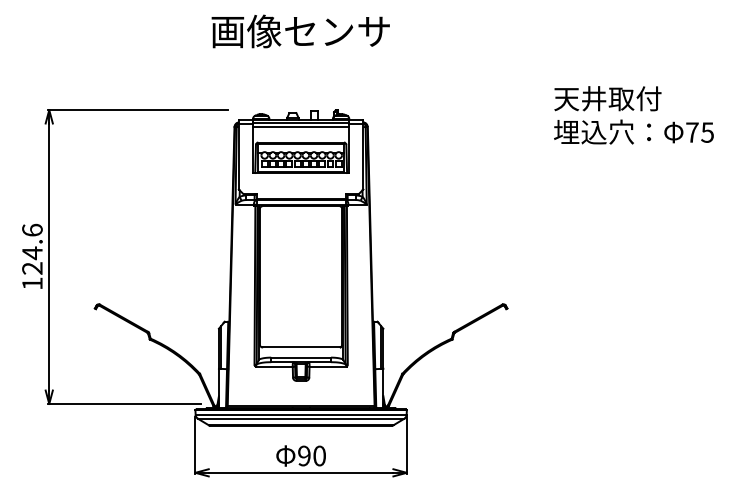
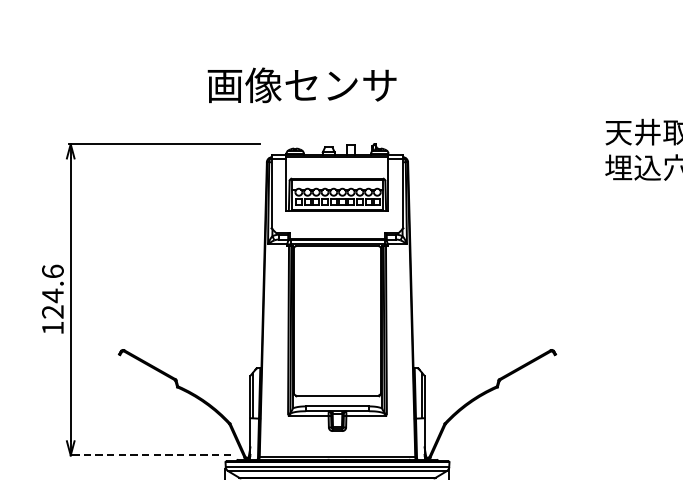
text: (300, 31) -> (301, 85), moved
line: (300, 127) -> (336, 162), removed
line: (123, 403) -> (149, 454), solid -> dashed

